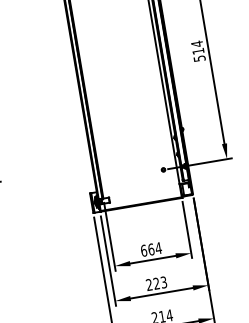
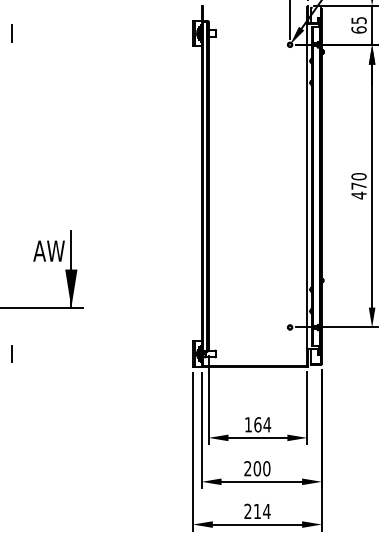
text: (197, 50) -> (358, 185), 514 -> 470
text: (144, 250) -> (248, 424), 664 -> 164
text: (159, 282) -> (261, 468), 223 -> 200

